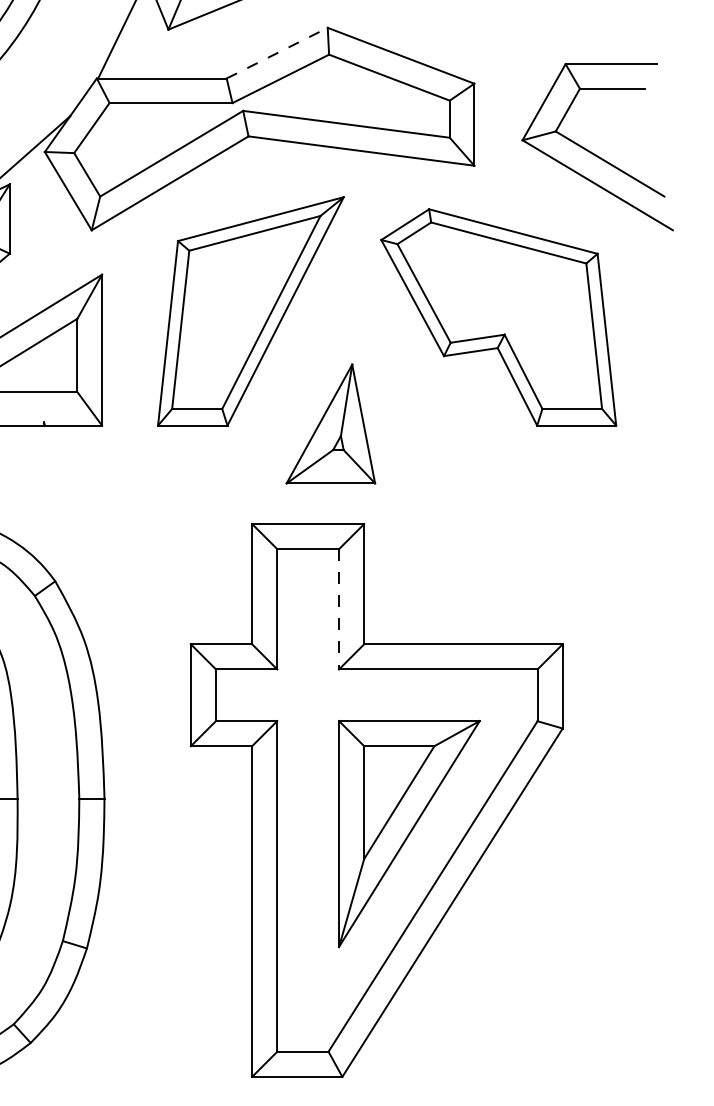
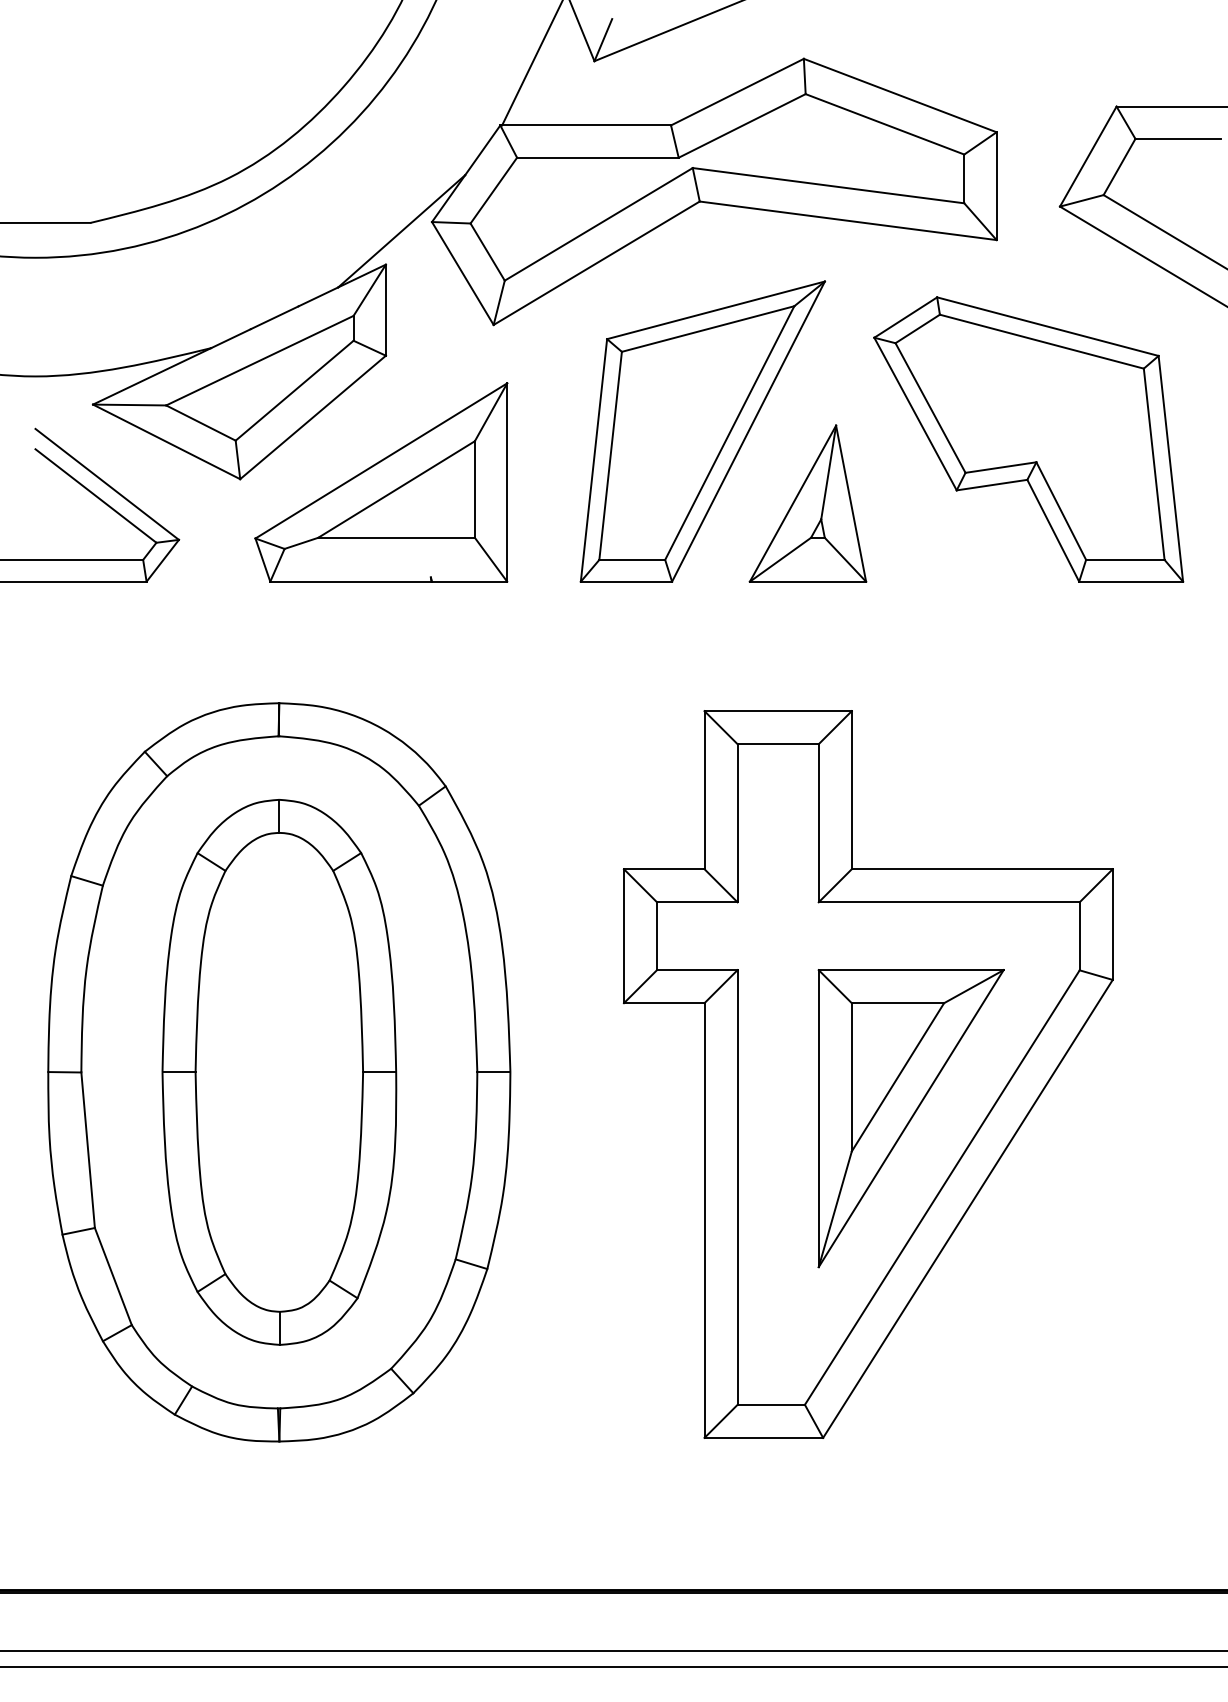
line: (277, 52) -> (737, 91), dashed -> solid
part: (330, 423) -> (807, 503), moved
line: (338, 609) -> (818, 823), dashed -> solid

